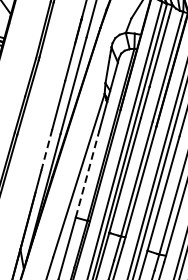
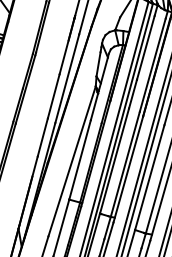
line: (46, 149) -> (42, 137), dashed -> solid
line: (88, 173) -> (80, 159), dashed -> solid

